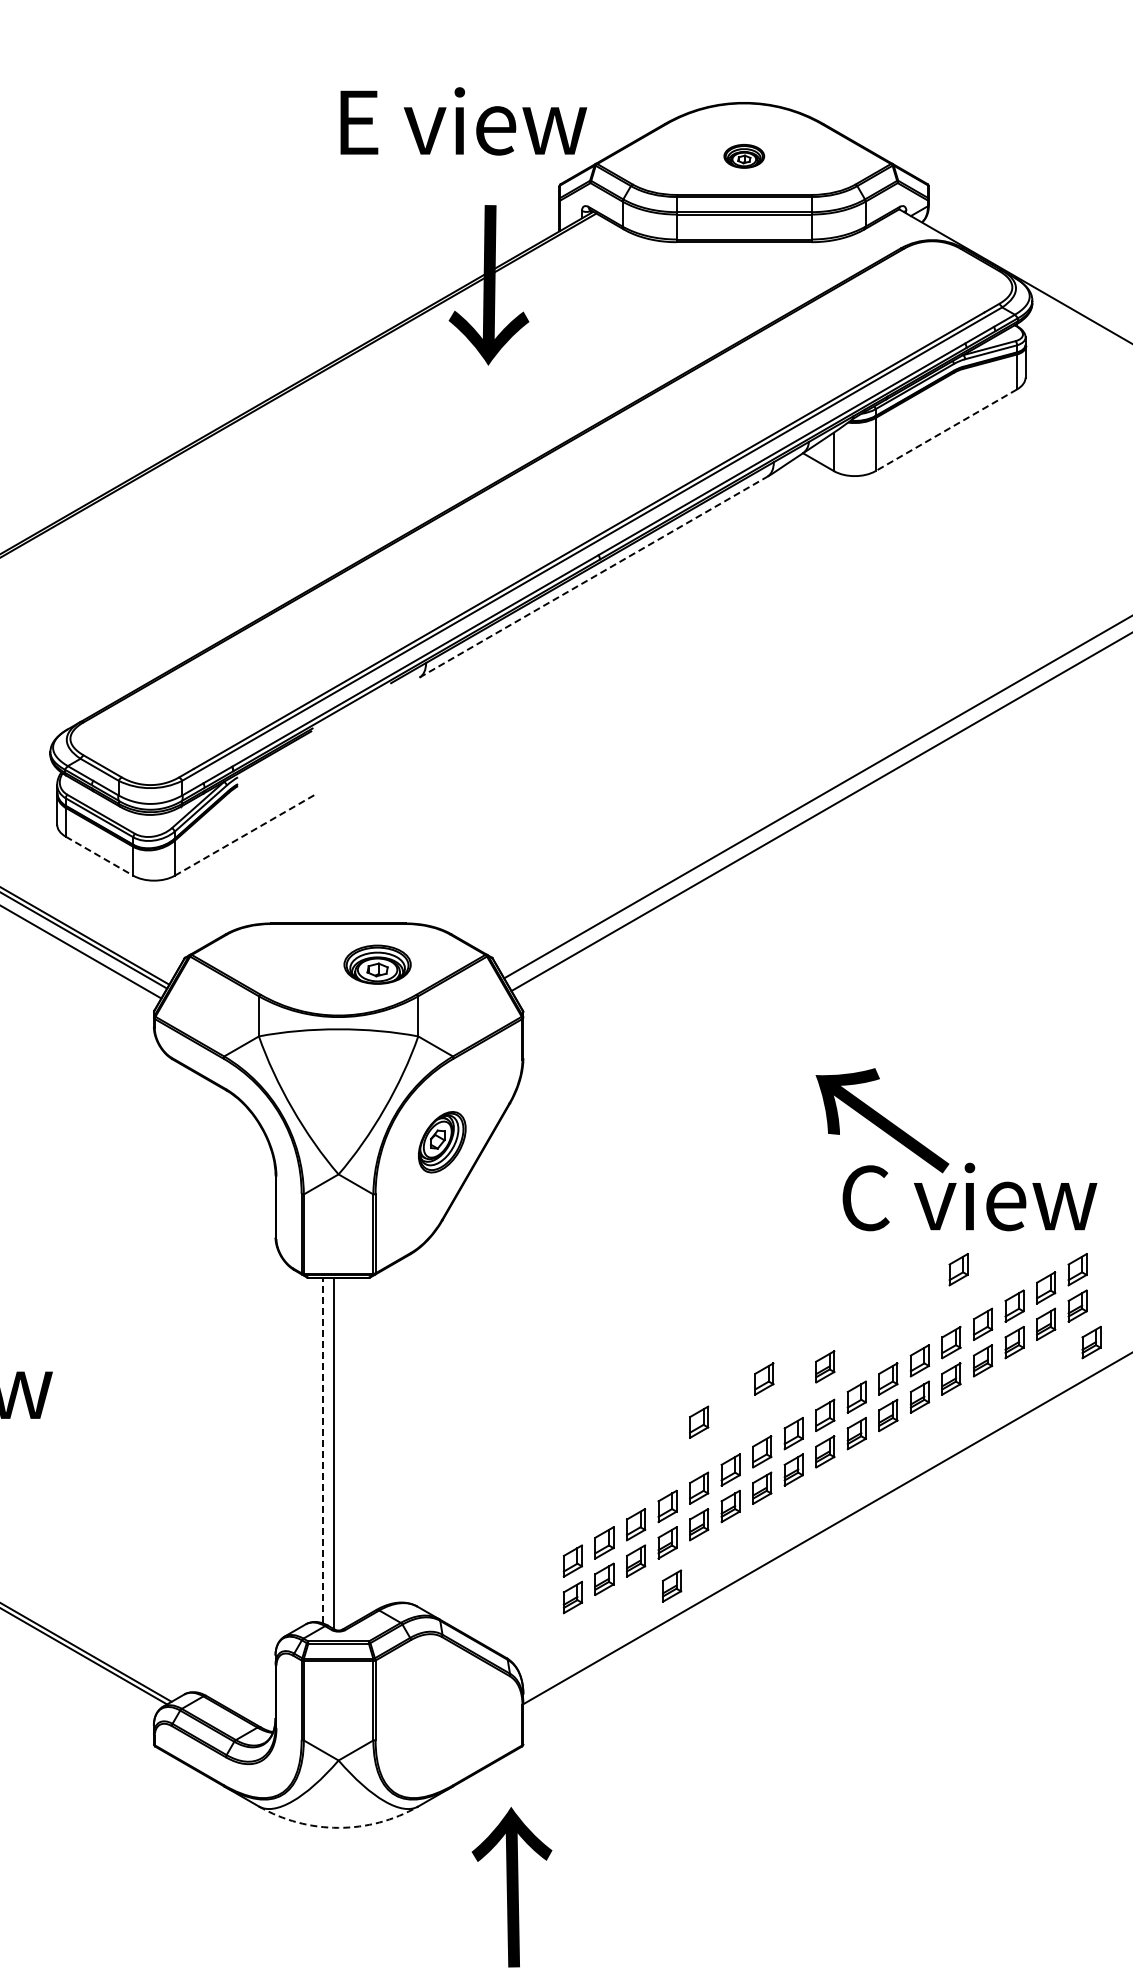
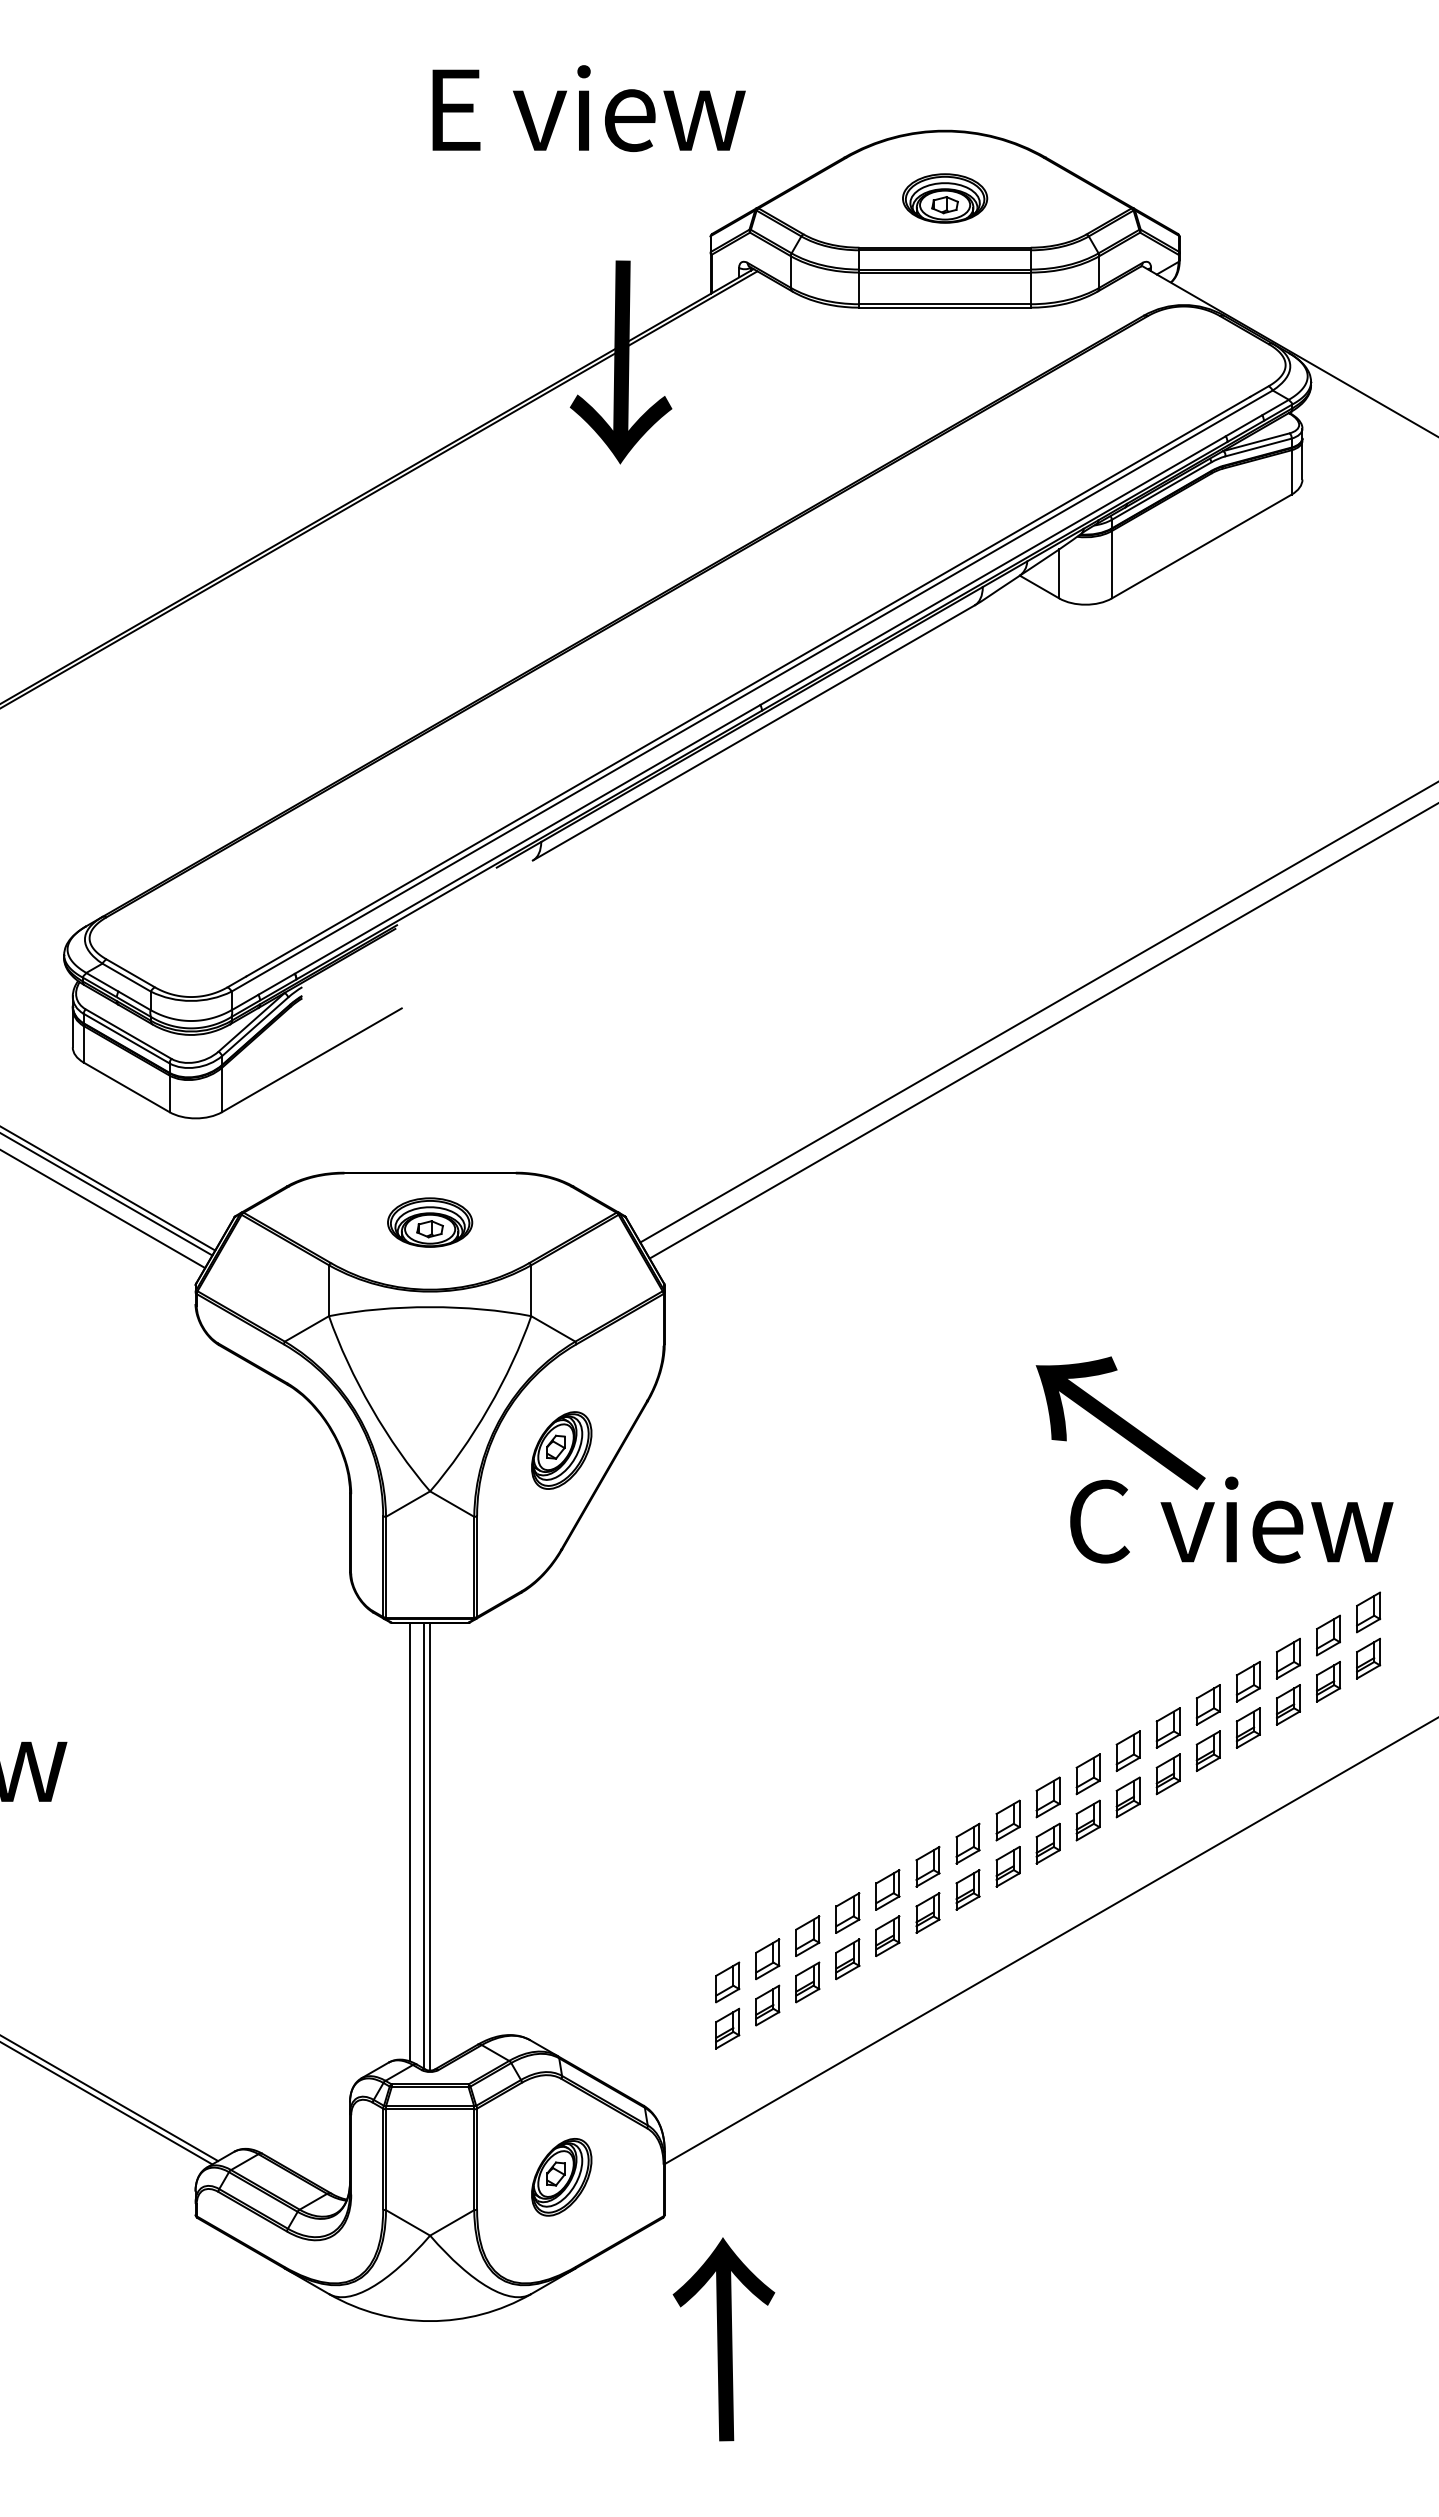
text: (463, 121) -> (588, 108), moved
part: (744, 156) -> (945, 198), size x1.67
line: (946, 430) -> (1202, 546), dashed -> solid
line: (593, 577) -> (753, 733), dashed -> solid
line: (245, 834) -> (311, 1059), dashed -> solid
line: (100, 856) -> (127, 1087), dashed -> solid
part: (377, 964) -> (429, 1222), moved
part: (958, 1269) -> (1217, 1612), removed
part: (1091, 1342) -> (1386, 1704), removed
part: (825, 1366) -> (1048, 1735), removed
part: (764, 1378) -> (970, 1750), removed
part: (699, 1421) -> (888, 1805), removed
line: (322, 1450) -> (409, 1841), dashed -> solid
line: (338, 1453) -> (429, 1845), added
part: (672, 1585) -> (854, 2013), removed
part: (442, 1714) -> (562, 2177), added
arc: (338, 1827) -> (429, 2320), dashed -> solid
text: (511, 1887) -> (723, 2339), moved

